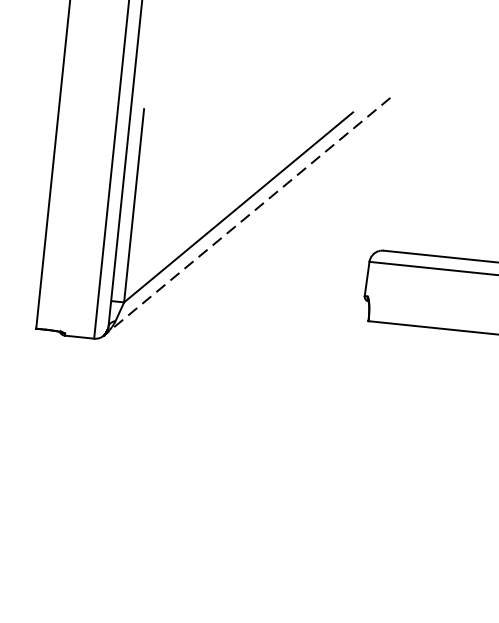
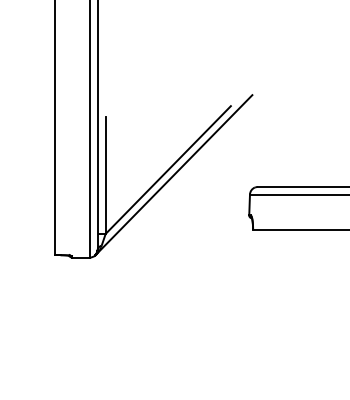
line: (246, 217) -> (173, 175), dashed -> solid

